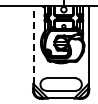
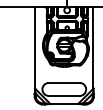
line: (33, 45) -> (35, 48), dashed -> solid

